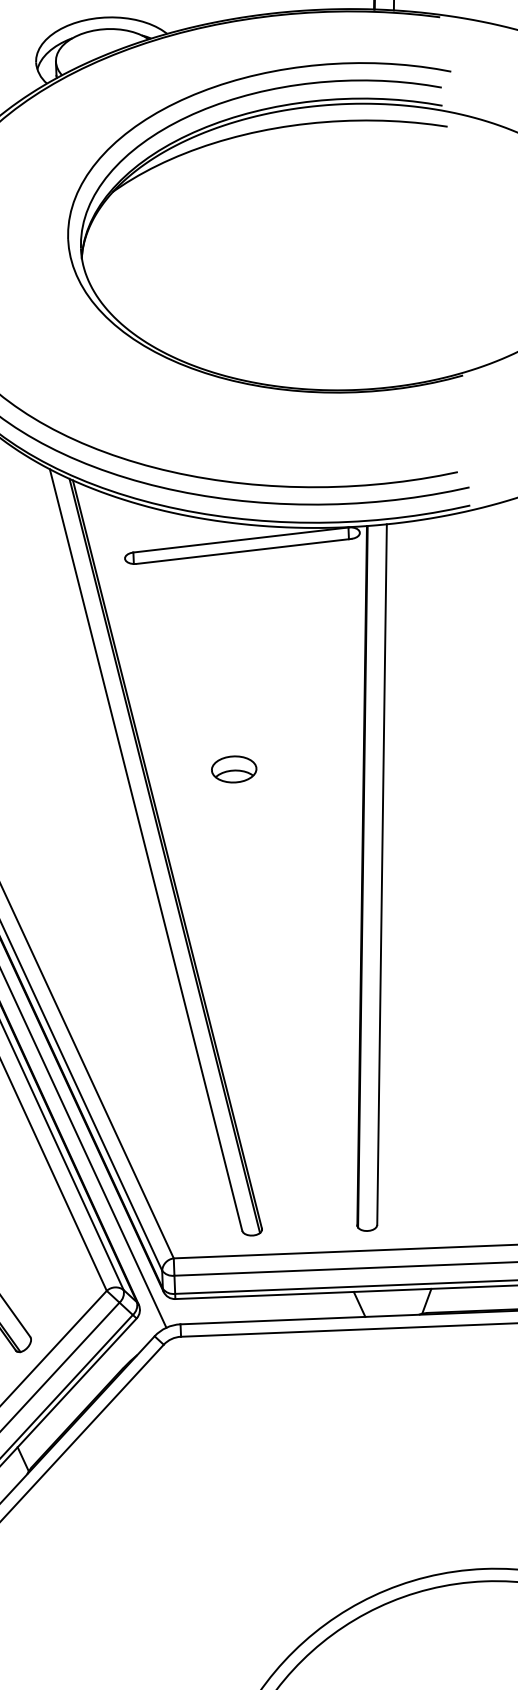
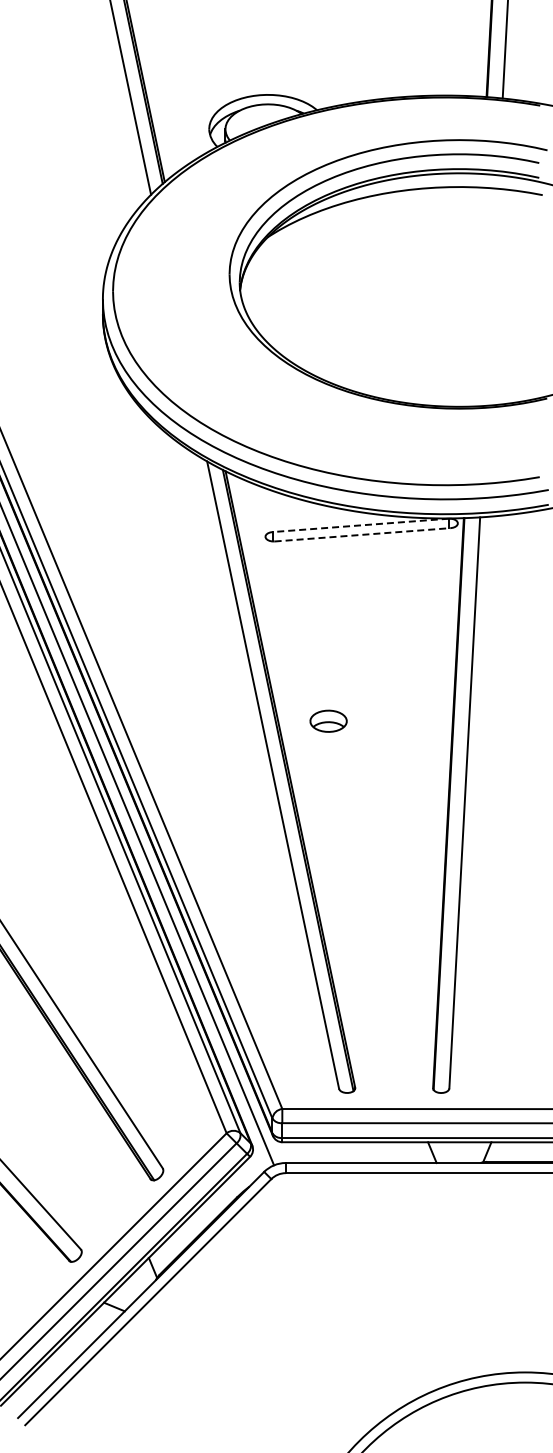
line: (240, 540) -> (360, 525), solid -> dashed
line: (244, 551) -> (363, 534), solid -> dashed
part: (234, 768) -> (328, 720), moved

